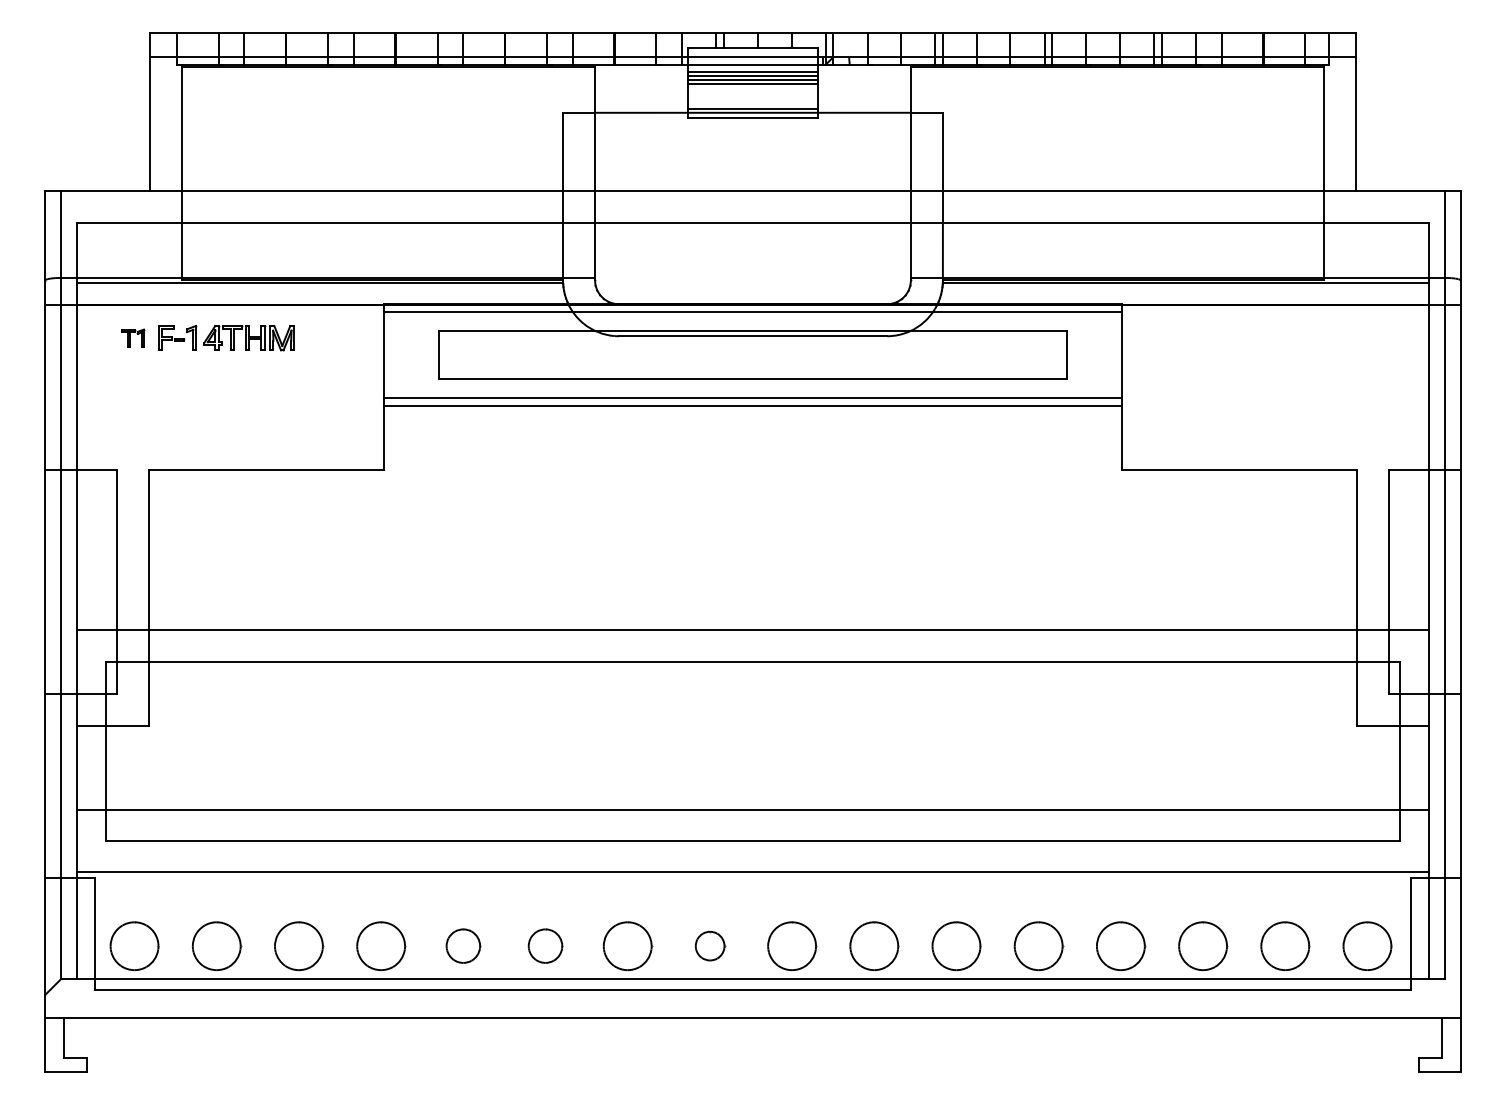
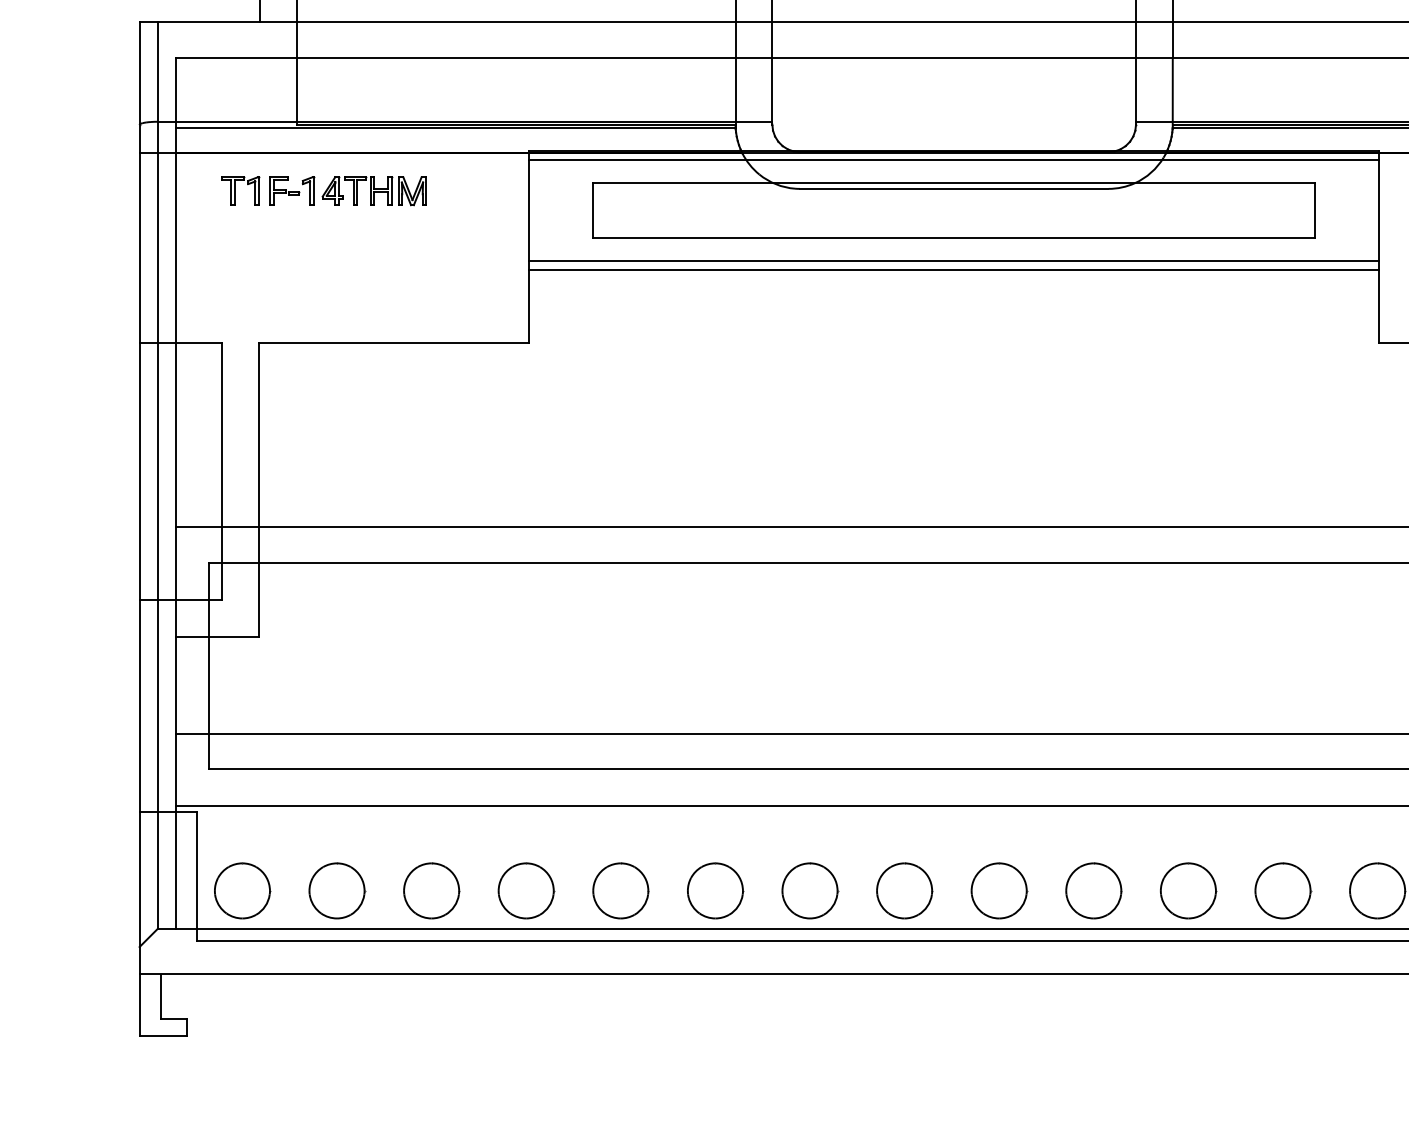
part: (133, 337) -> (241, 190), size x1.43
part: (463, 945) -> (621, 890), size x1.43
part: (545, 945) -> (715, 890), size x1.43
part: (710, 945) -> (905, 890), size x1.67

